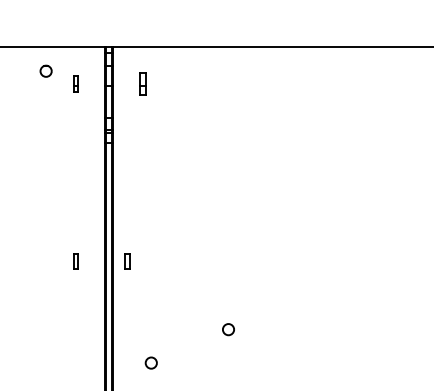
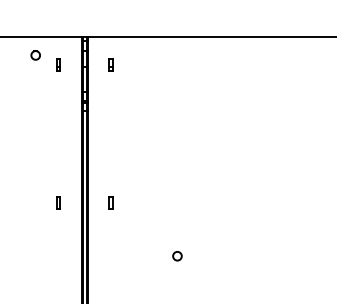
part: (142, 82) -> (110, 64), size x0.71
part: (126, 260) -> (110, 202), moved
circle: (151, 363) -> (117, 282), removed

